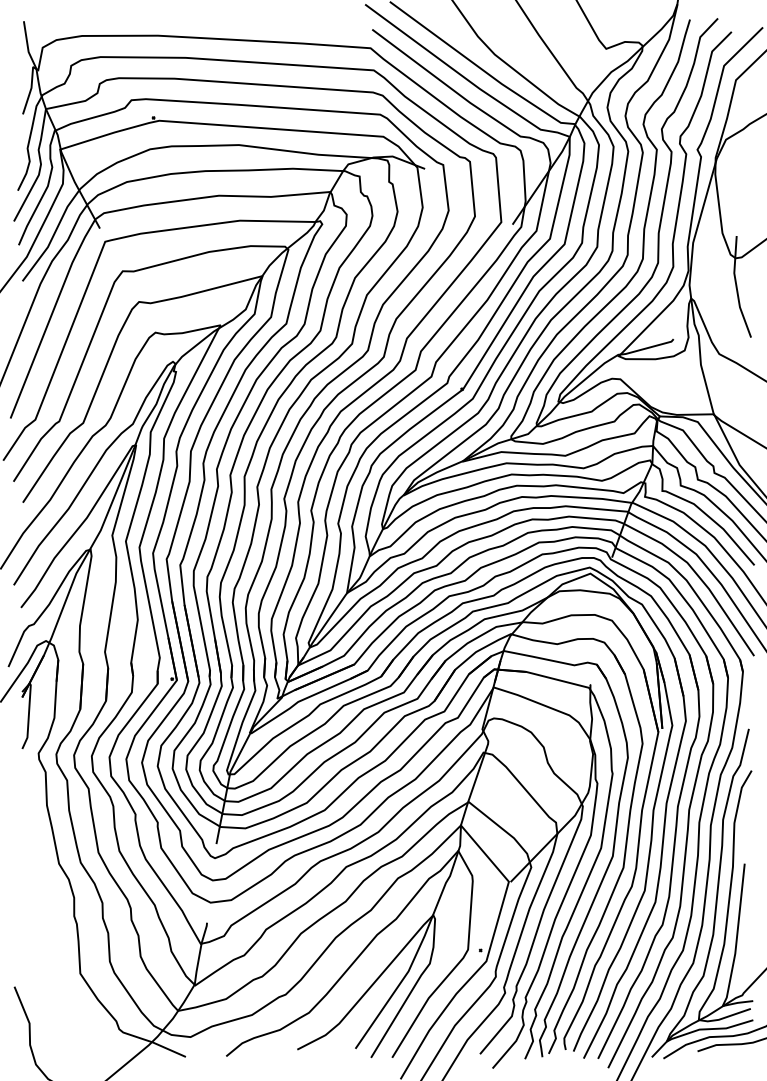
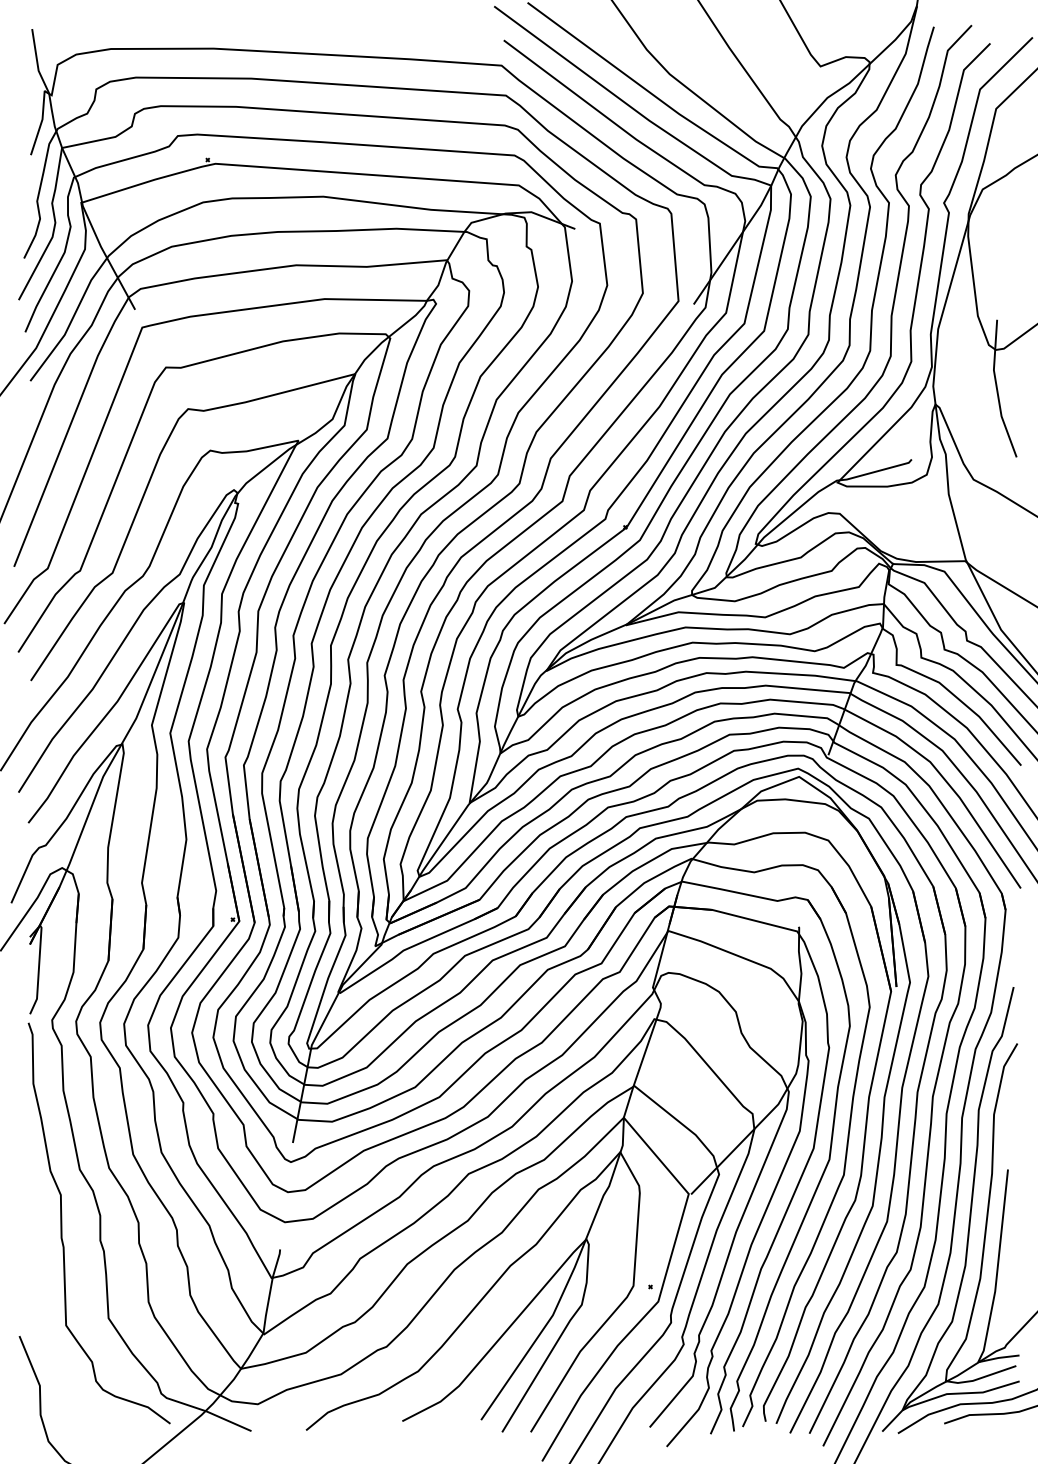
curve: (46, 903) -> (62, 1223), added

